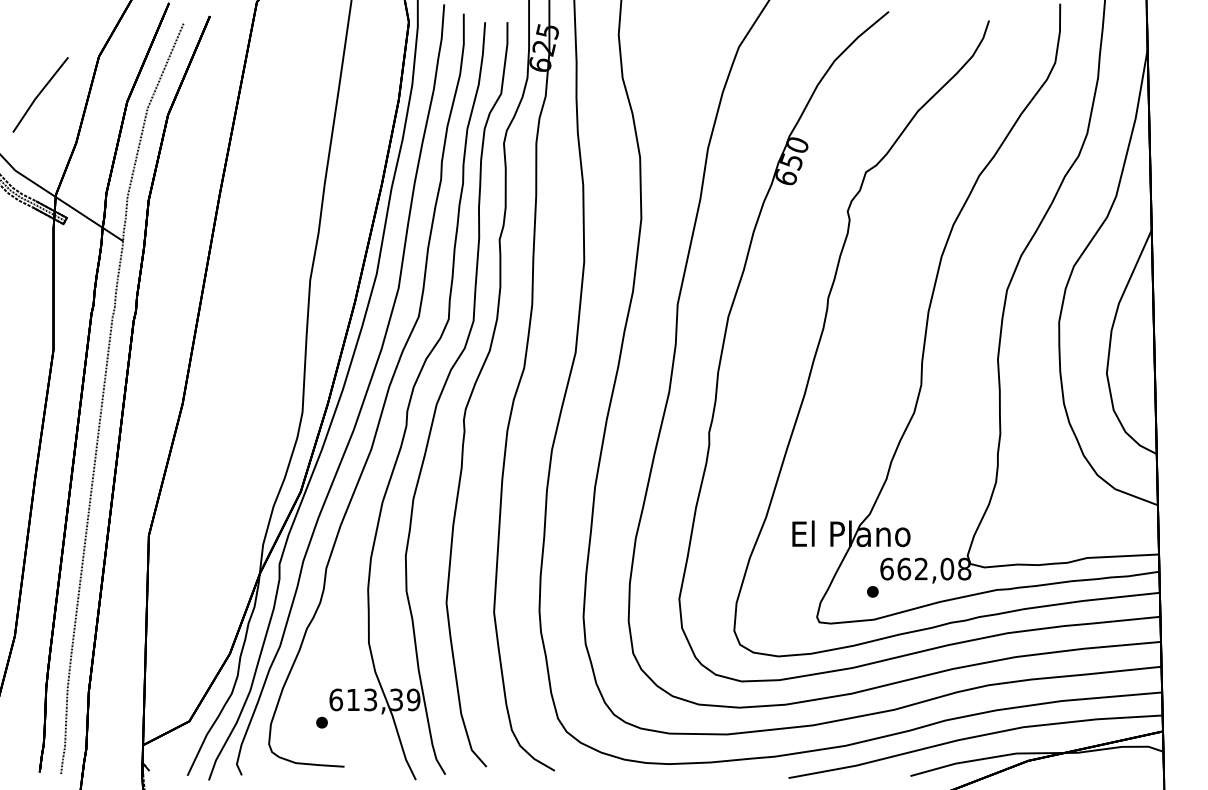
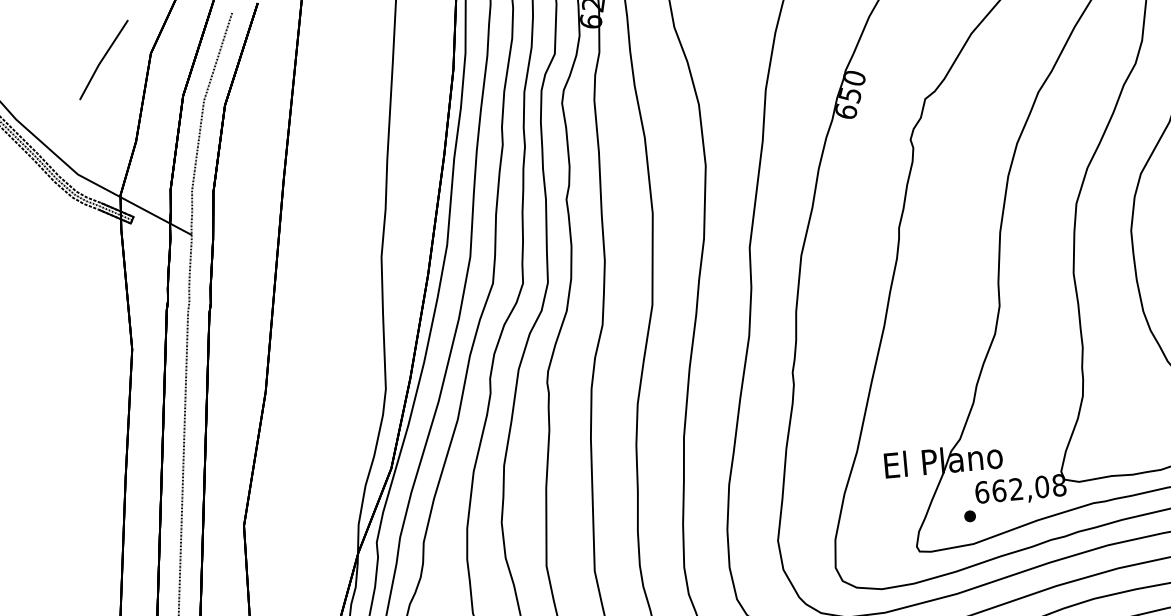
line: (40, 94) -> (103, 59), moved

